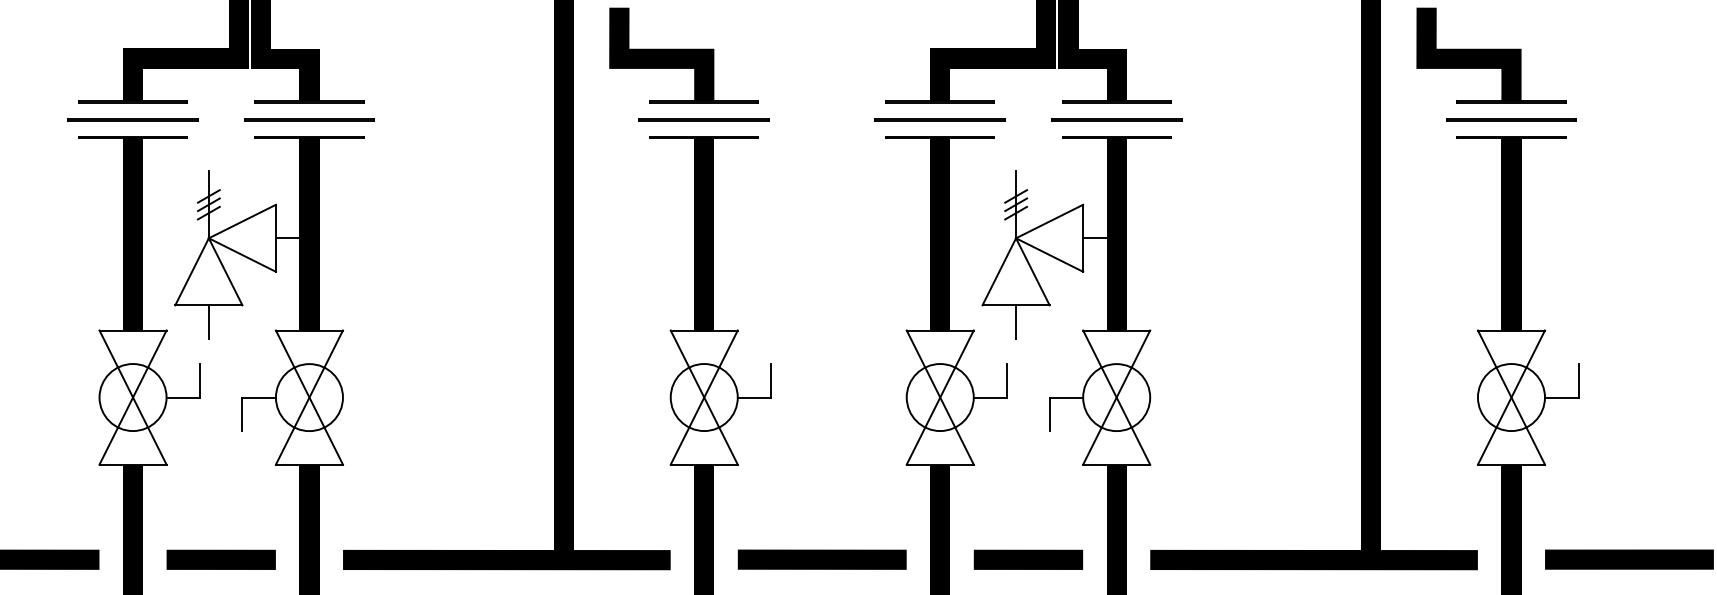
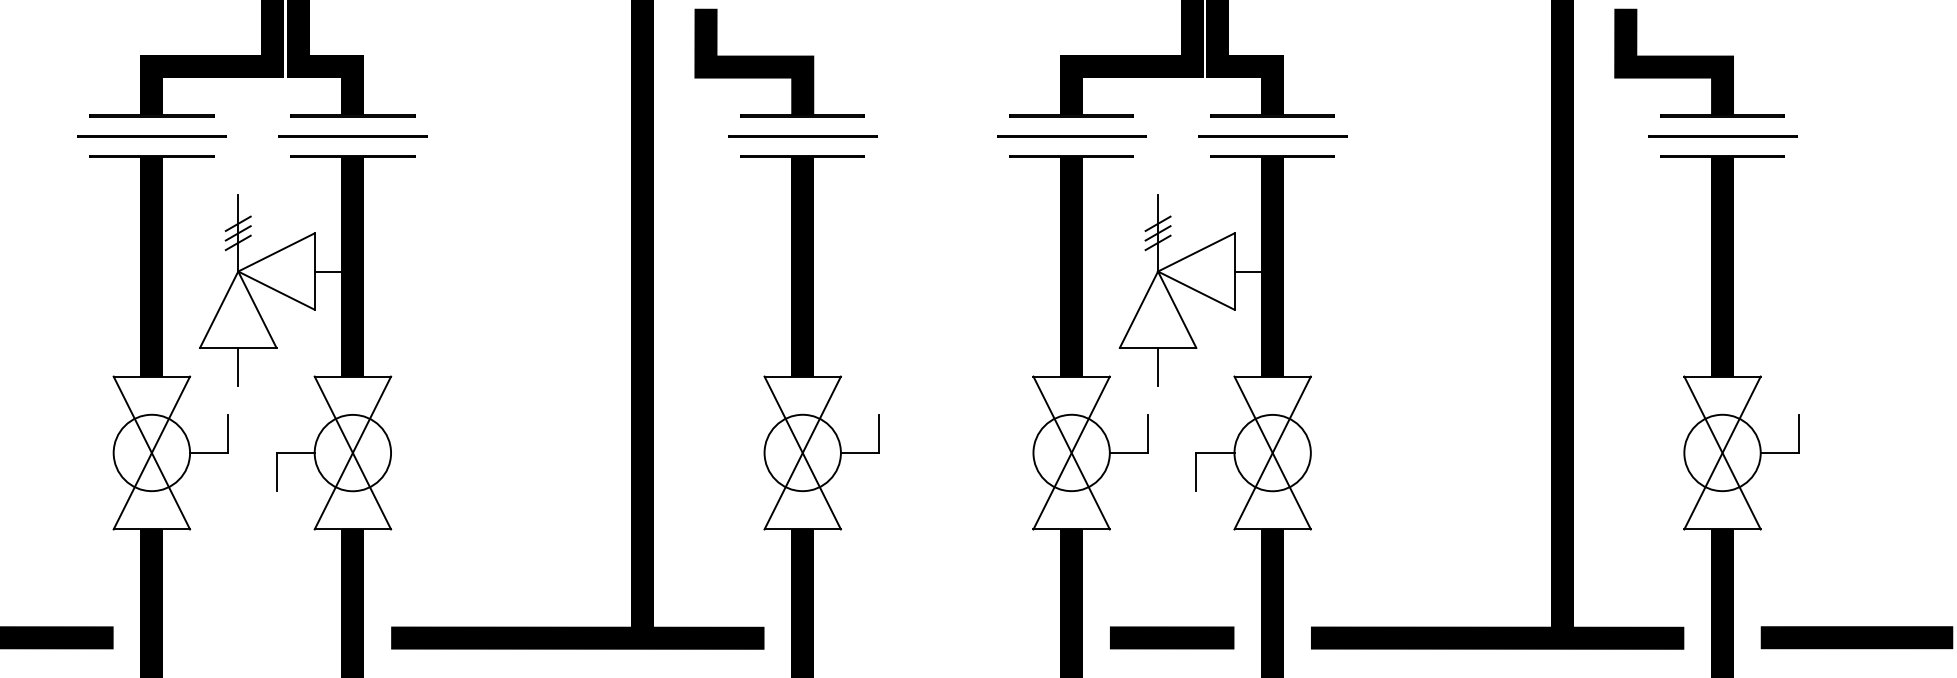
line: (221, 559) -> (252, 637), removed
line: (822, 559) -> (937, 637), removed

